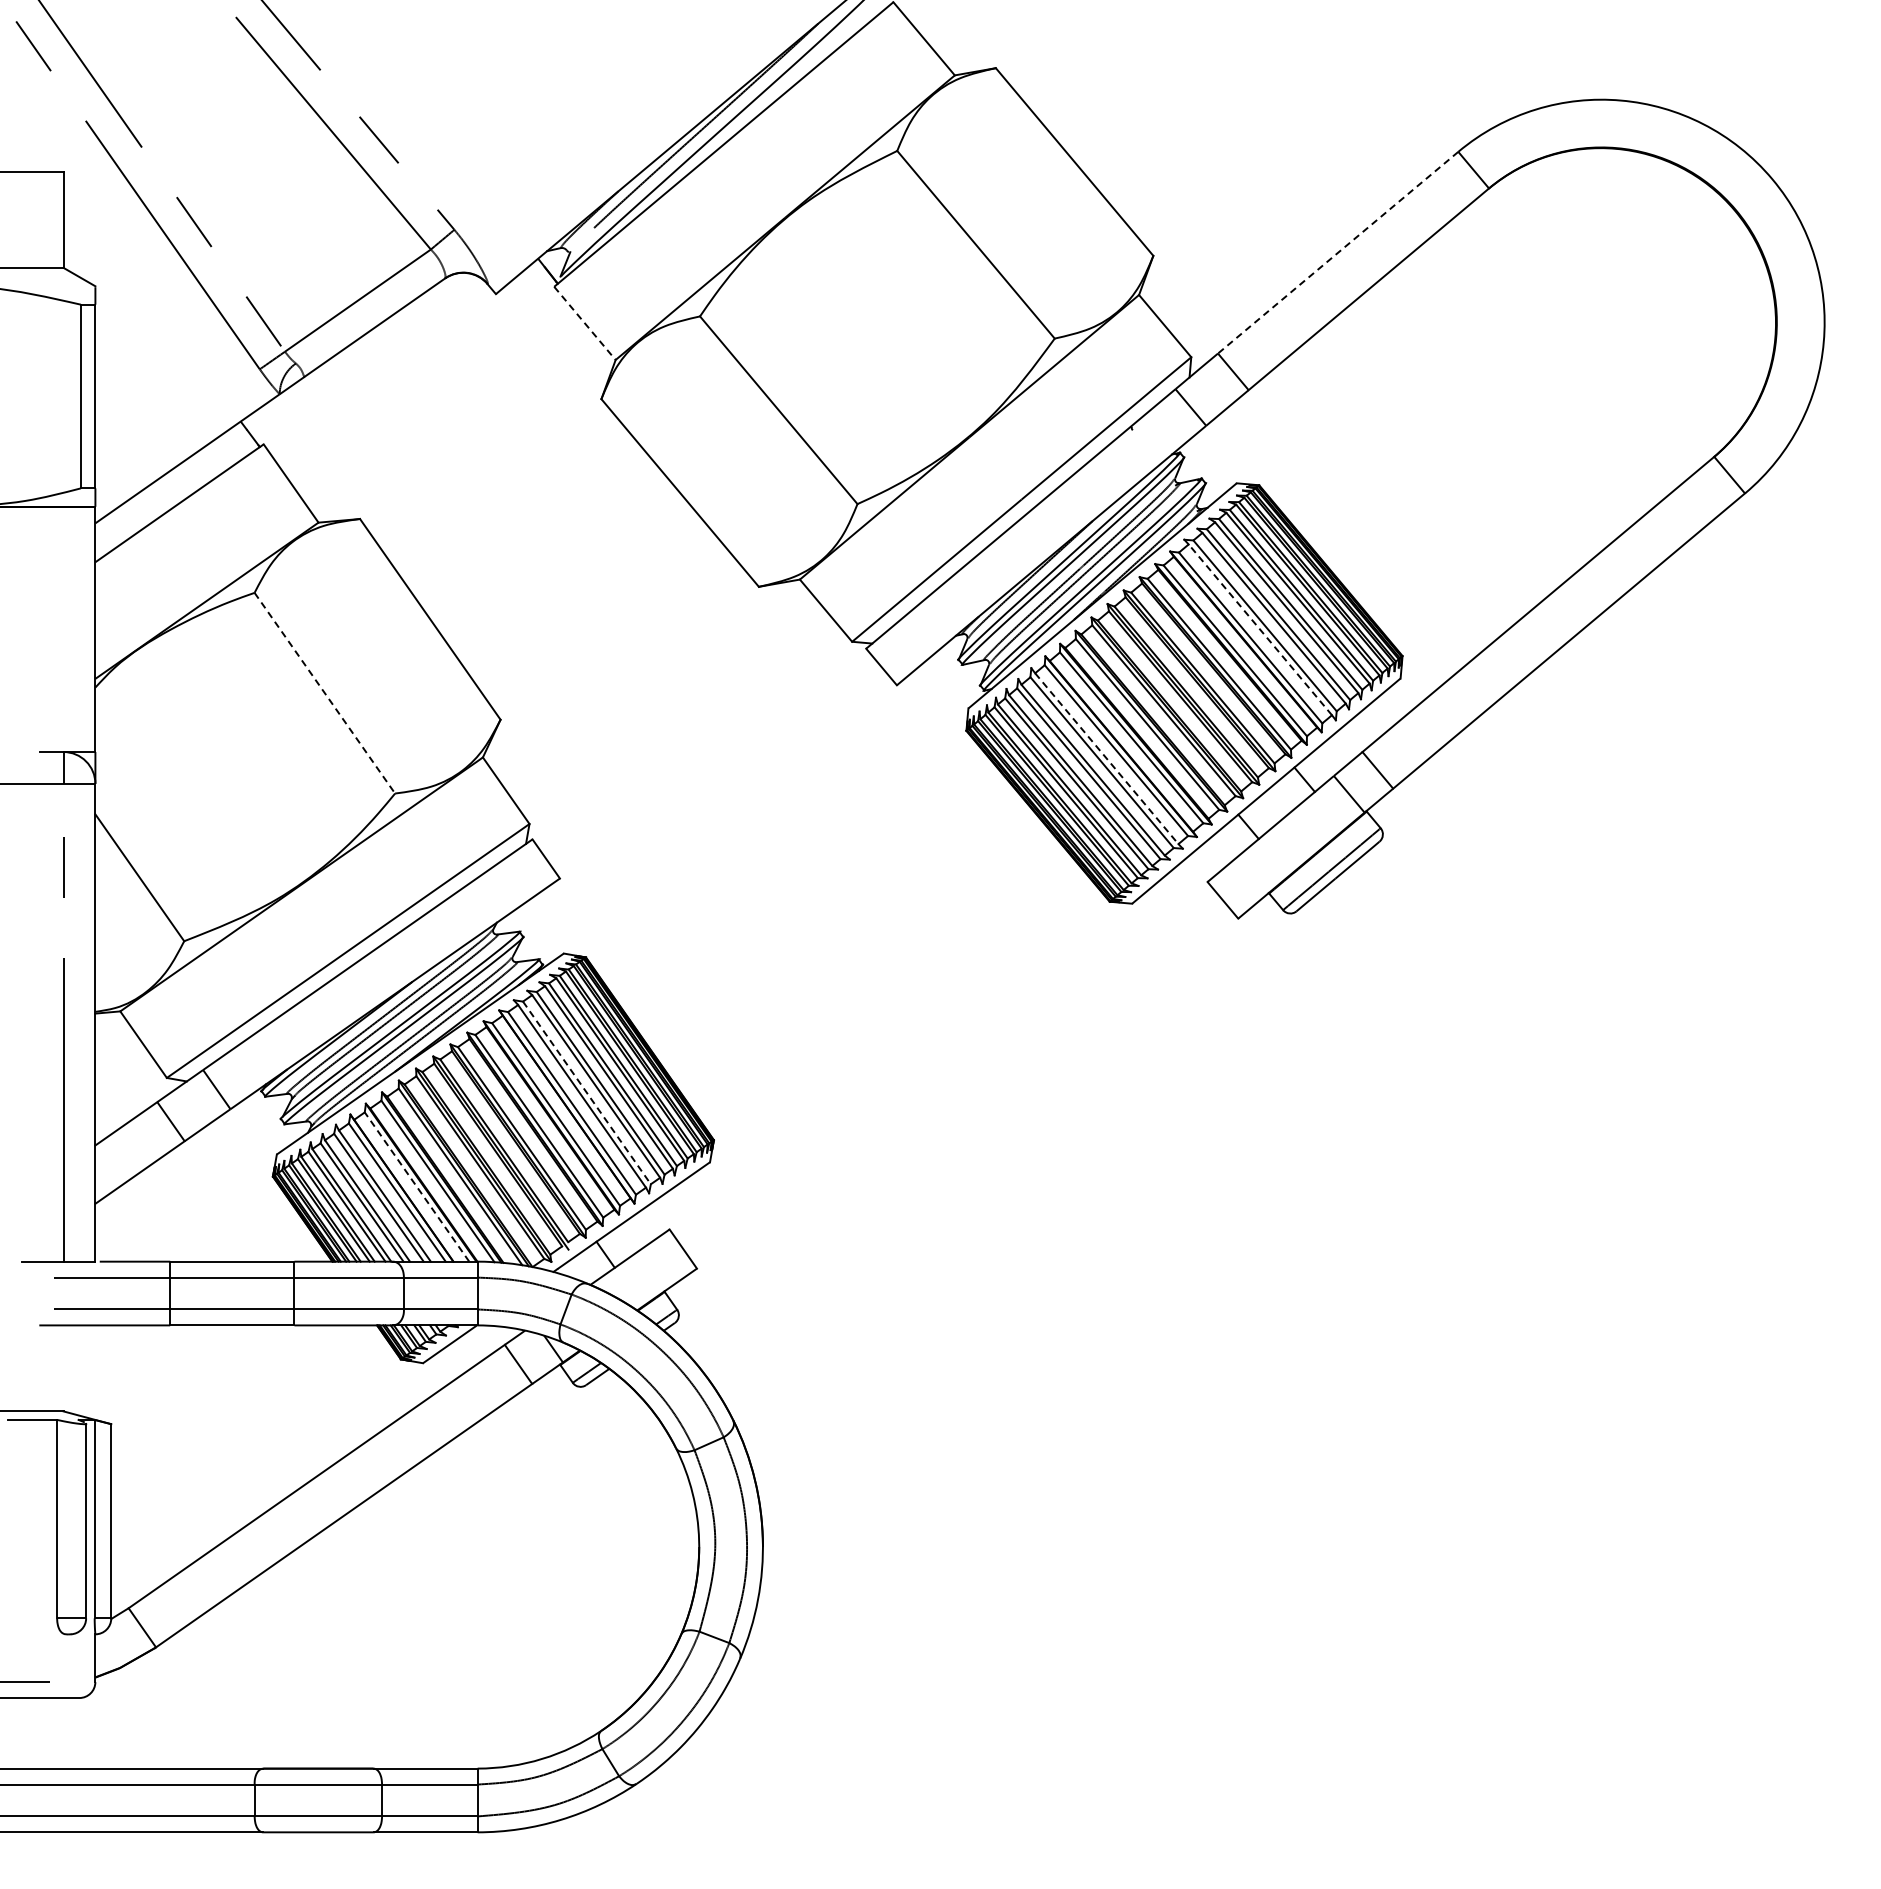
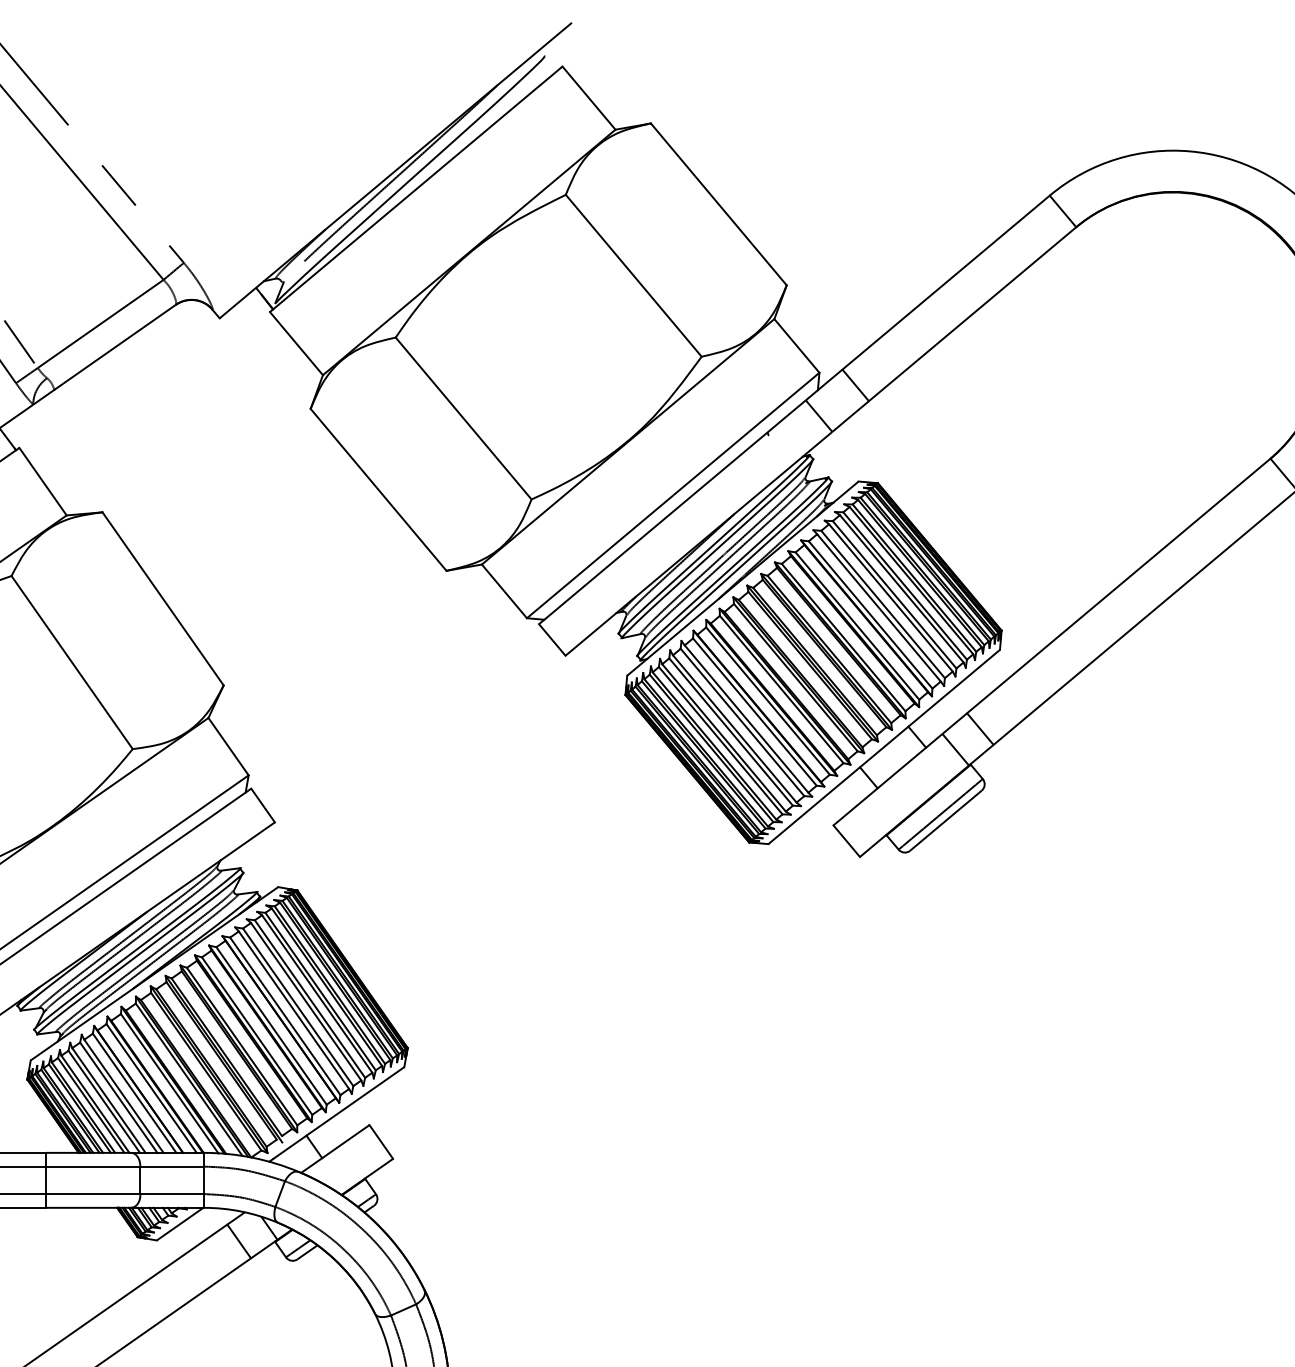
line: (1338, 252) -> (946, 282), dashed -> solid
line: (584, 323) -> (296, 343), dashed -> solid
line: (1260, 629) -> (879, 607), dashed -> solid
line: (325, 693) -> (72, 662), dashed -> solid
line: (1107, 759) -> (747, 719), dashed -> solid
line: (587, 1093) -> (298, 1007), dashed -> solid
line: (416, 1186) -> (151, 1088), dashed -> solid

